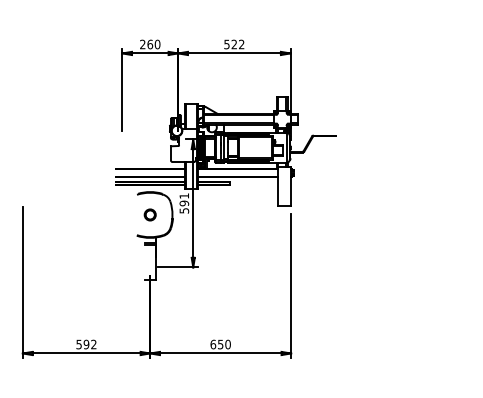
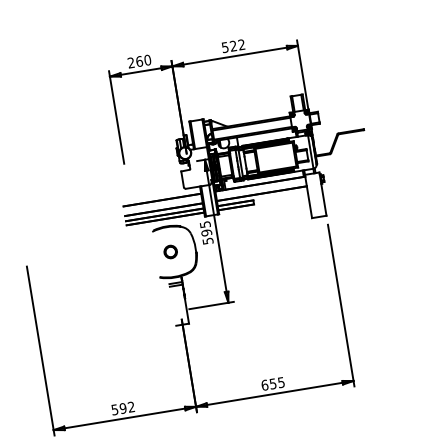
text: (184, 195) -> (205, 223), 591 -> 595
text: (227, 344) -> (280, 382), 650 -> 655

